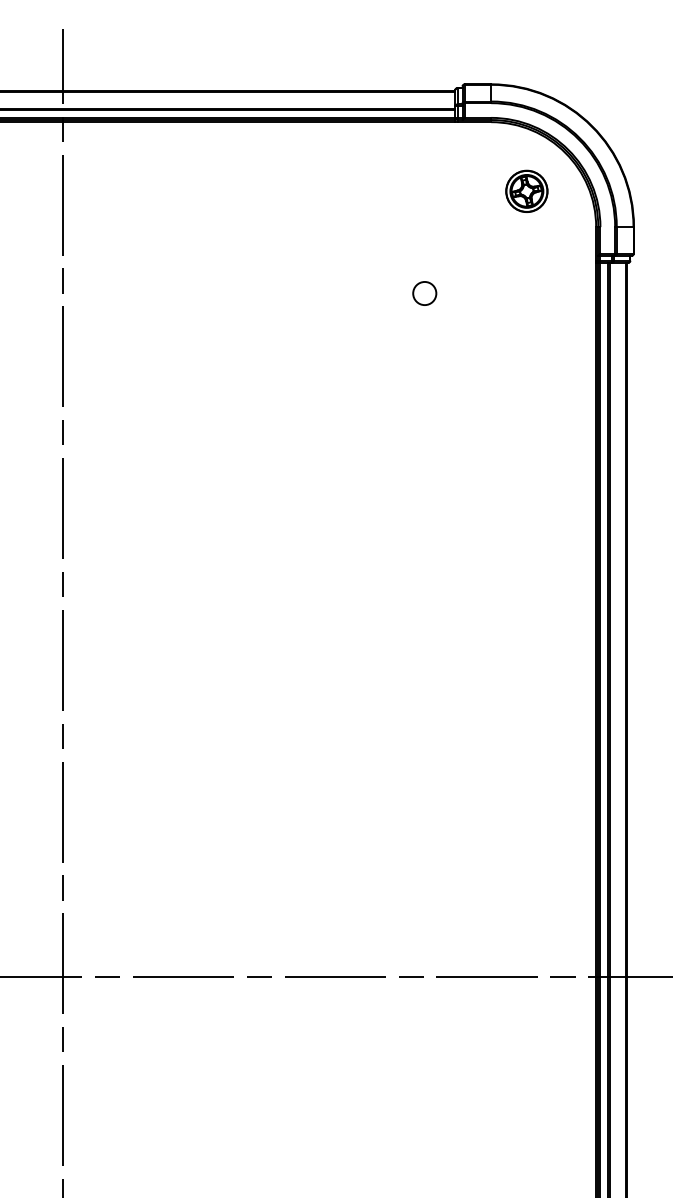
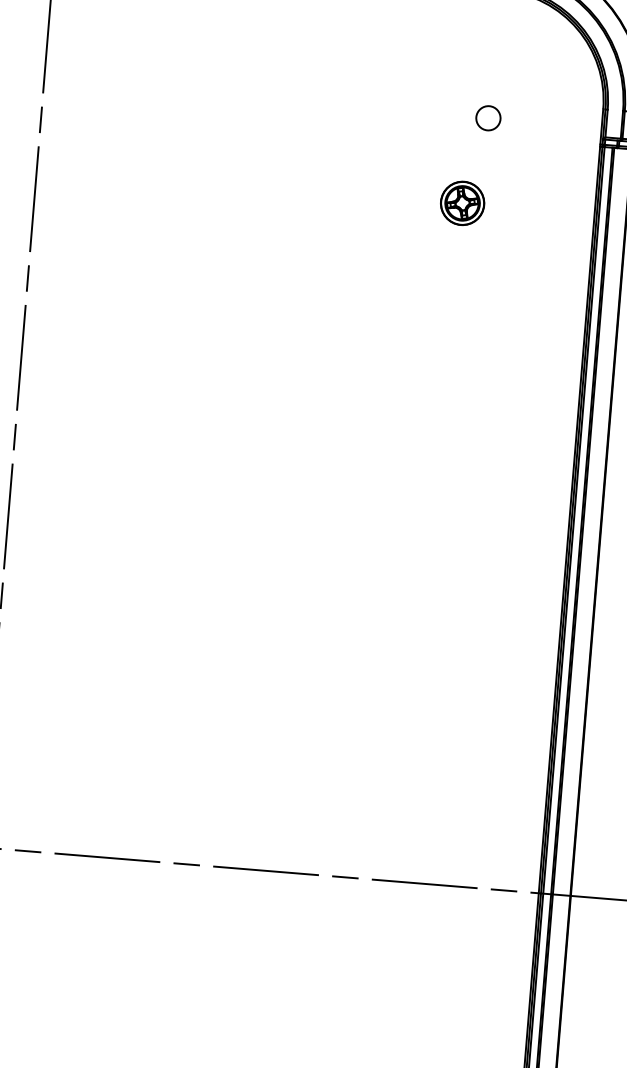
part: (526, 190) -> (462, 202), moved
circle: (424, 293) -> (488, 118), moved

